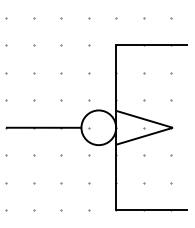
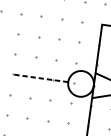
line: (43, 127) -> (40, 78), solid -> dashed

